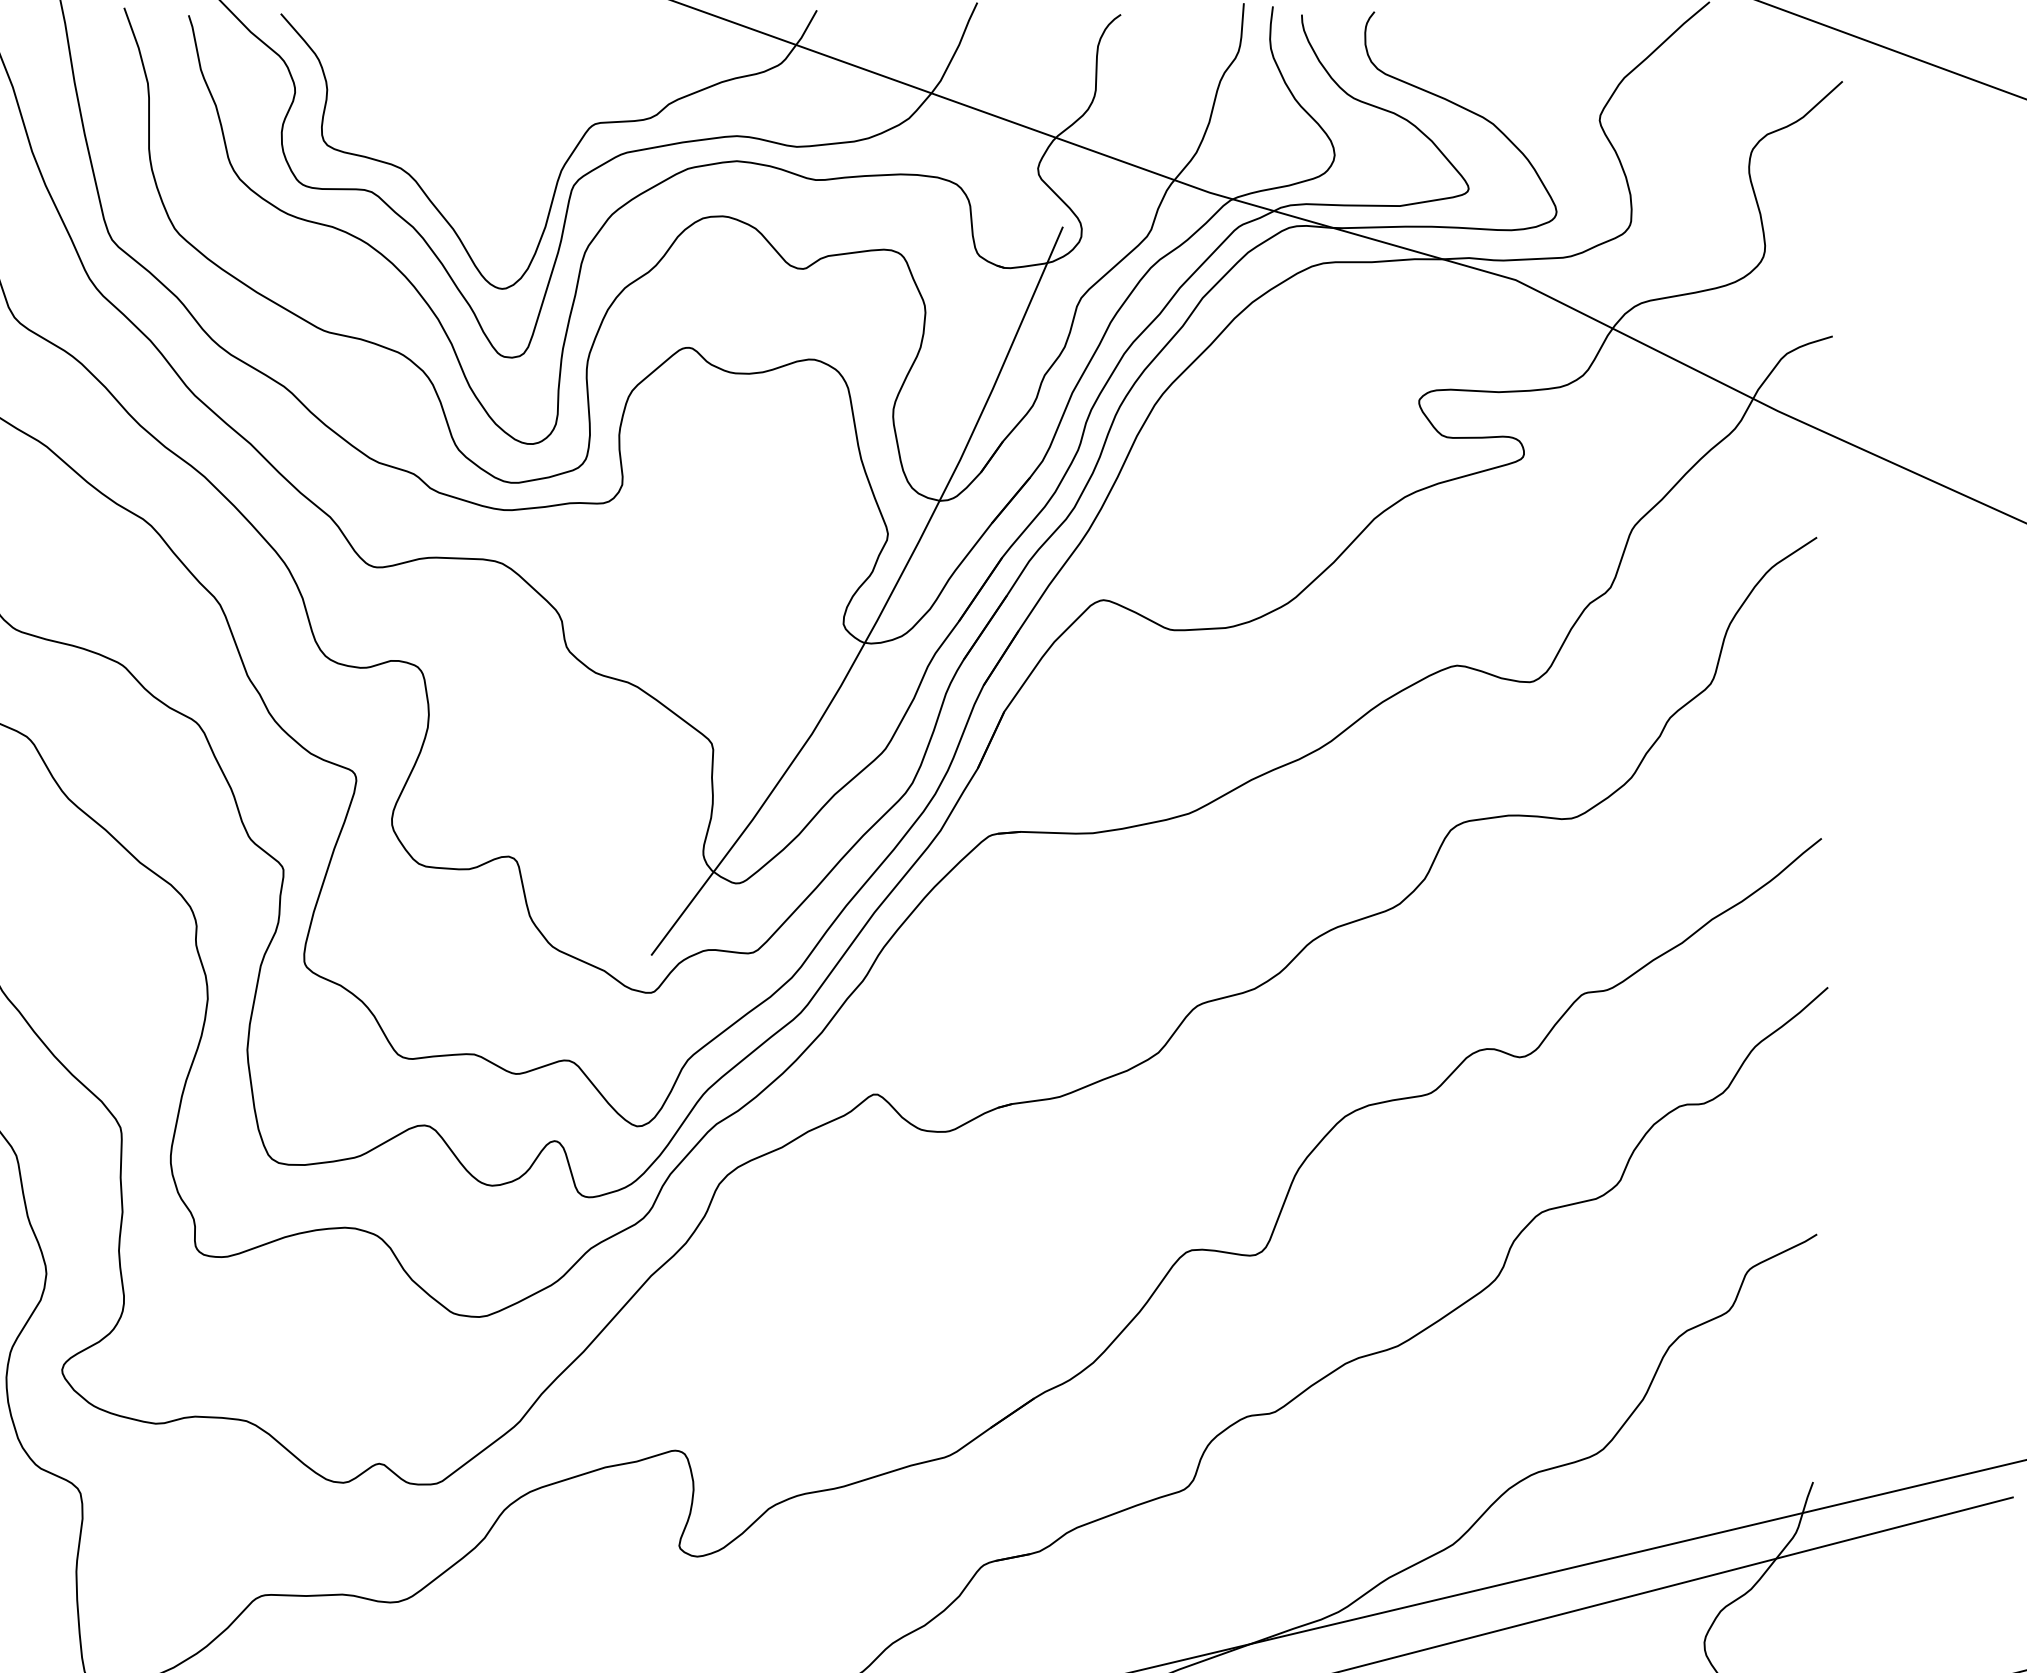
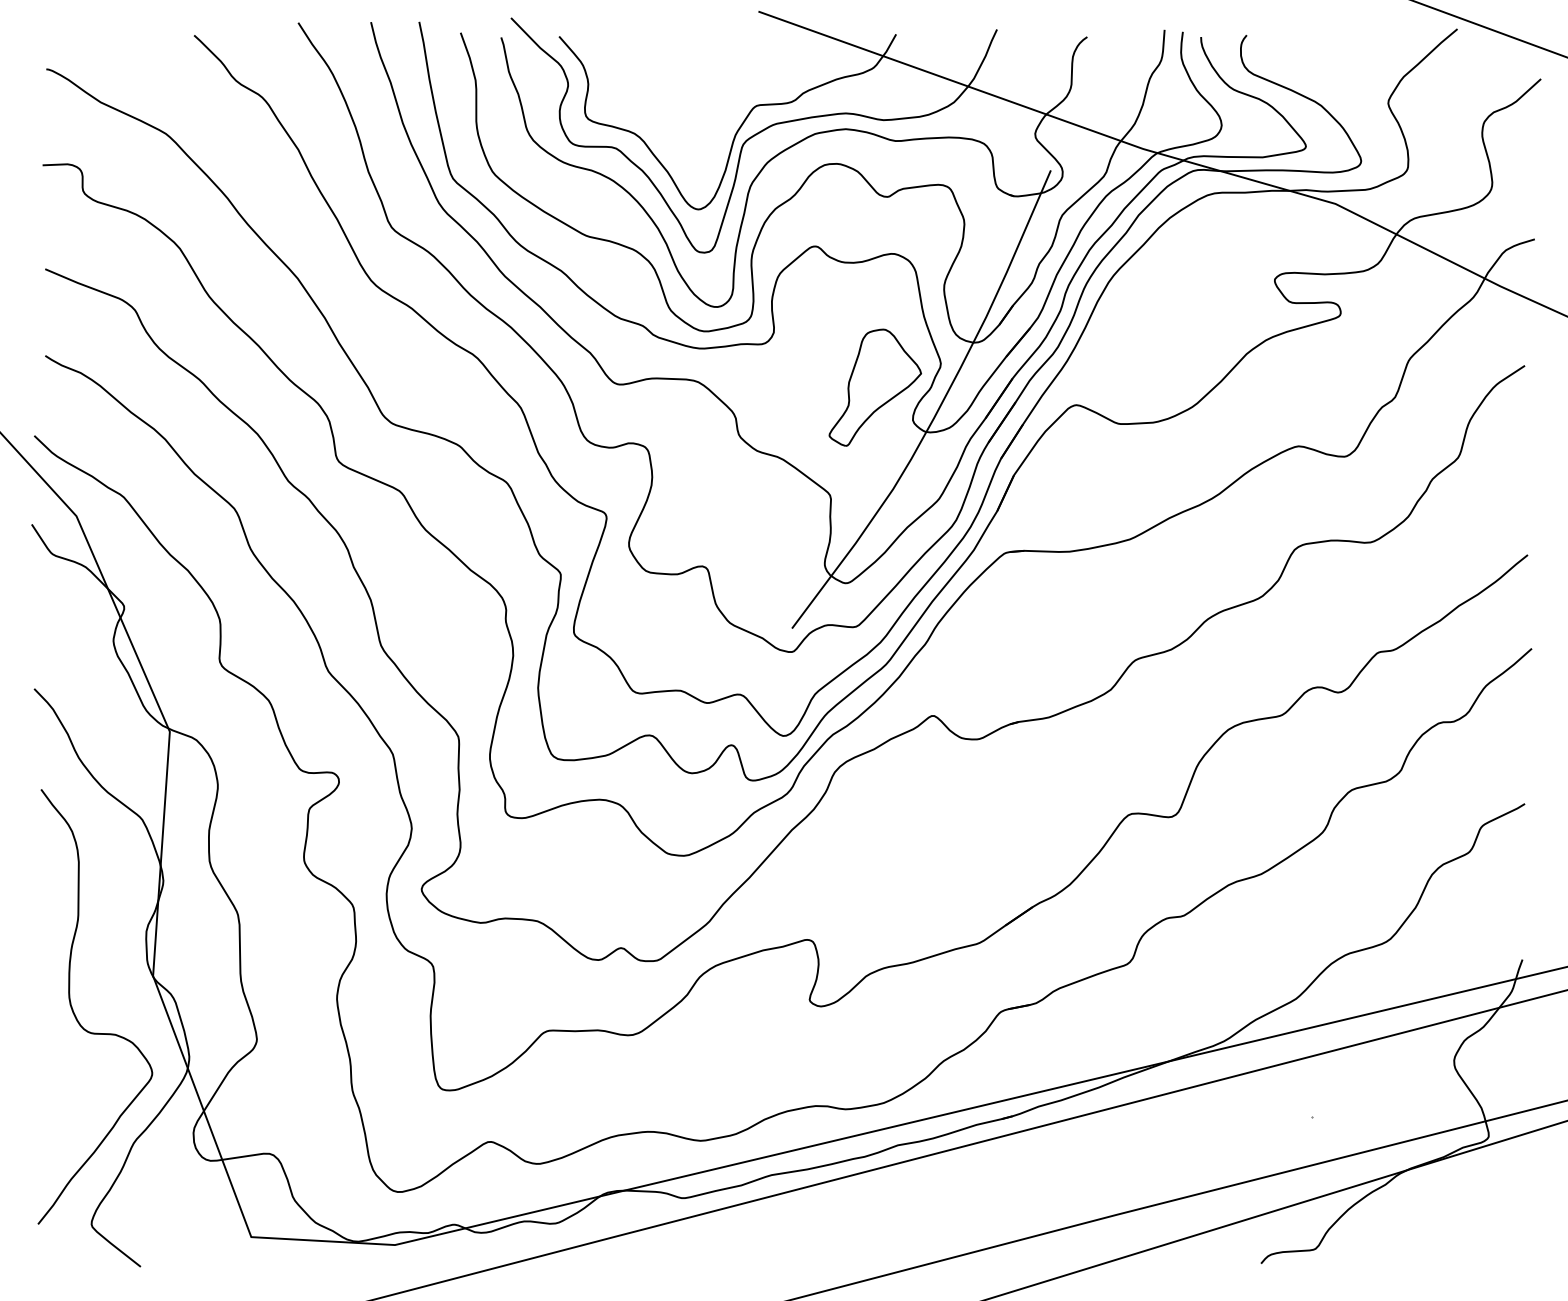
part: (782, 572) -> (874, 387), added

